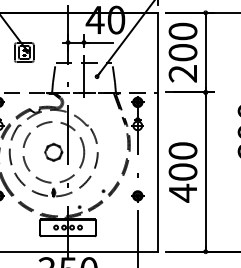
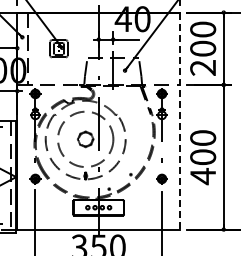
line: (158, 132) -> (180, 121), solid -> dashed

